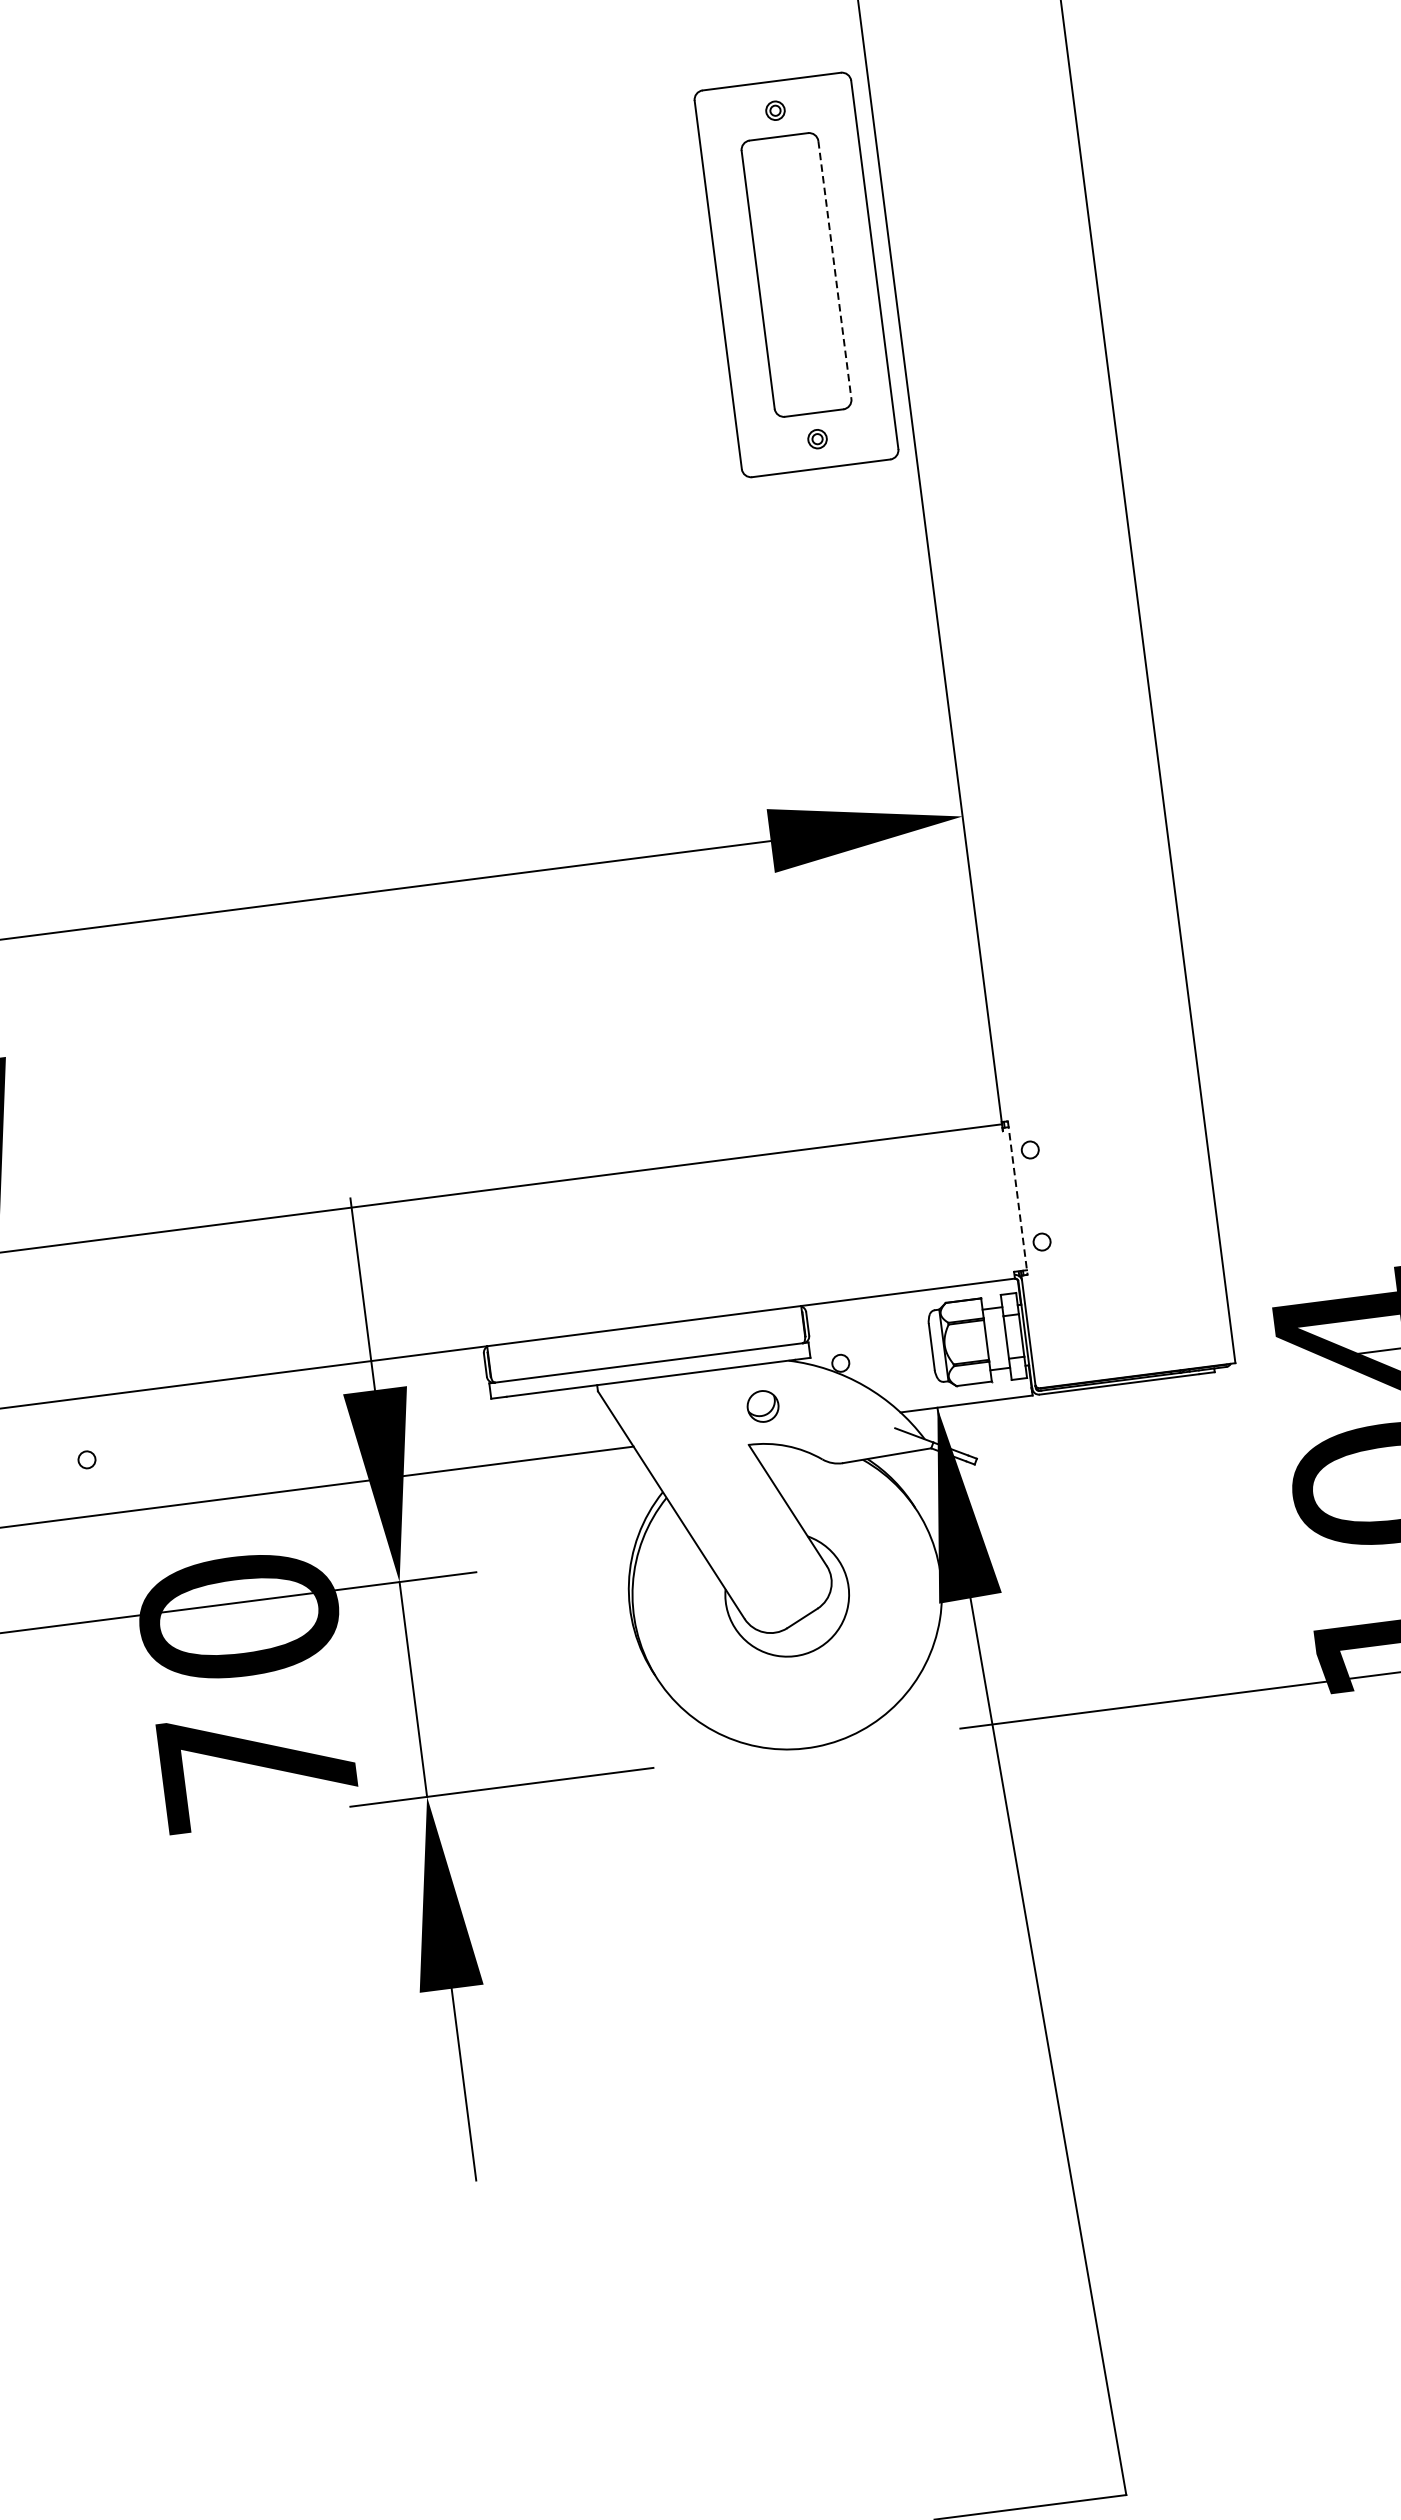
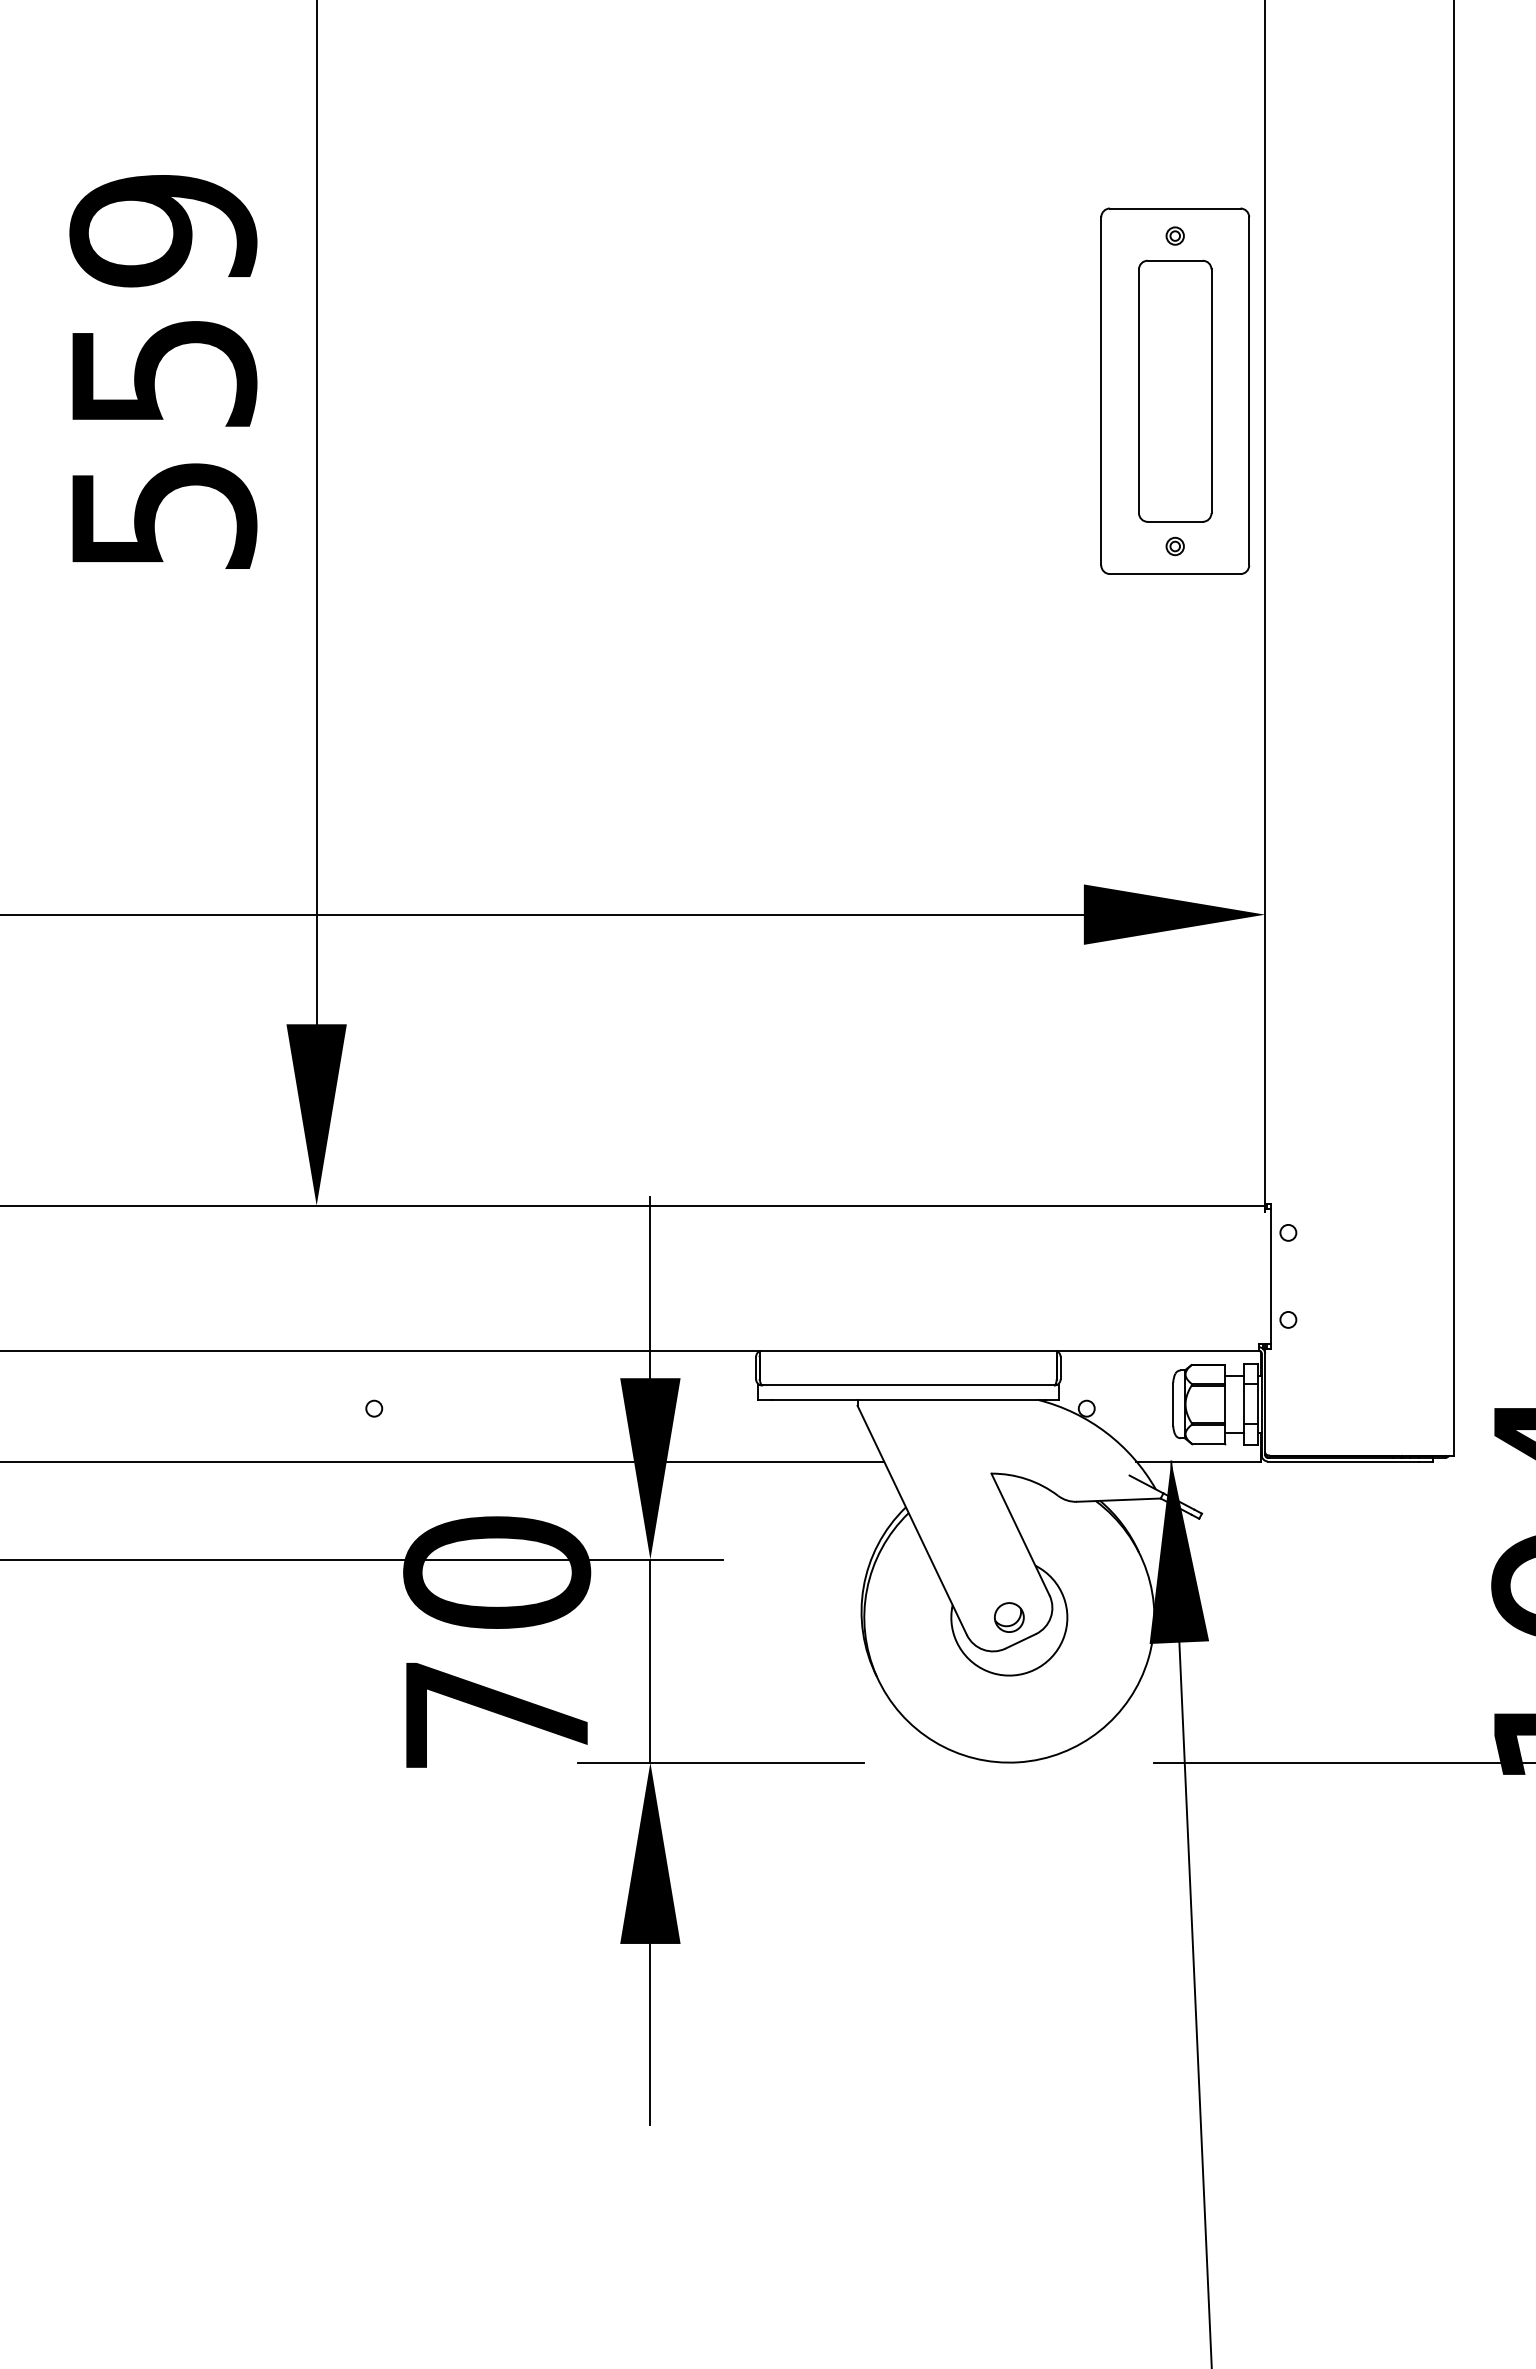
line: (834, 270) -> (1211, 391), dashed -> solid
line: (1017, 1198) -> (1270, 1276), dashed -> solid
part: (763, 1406) -> (1009, 1617), moved

